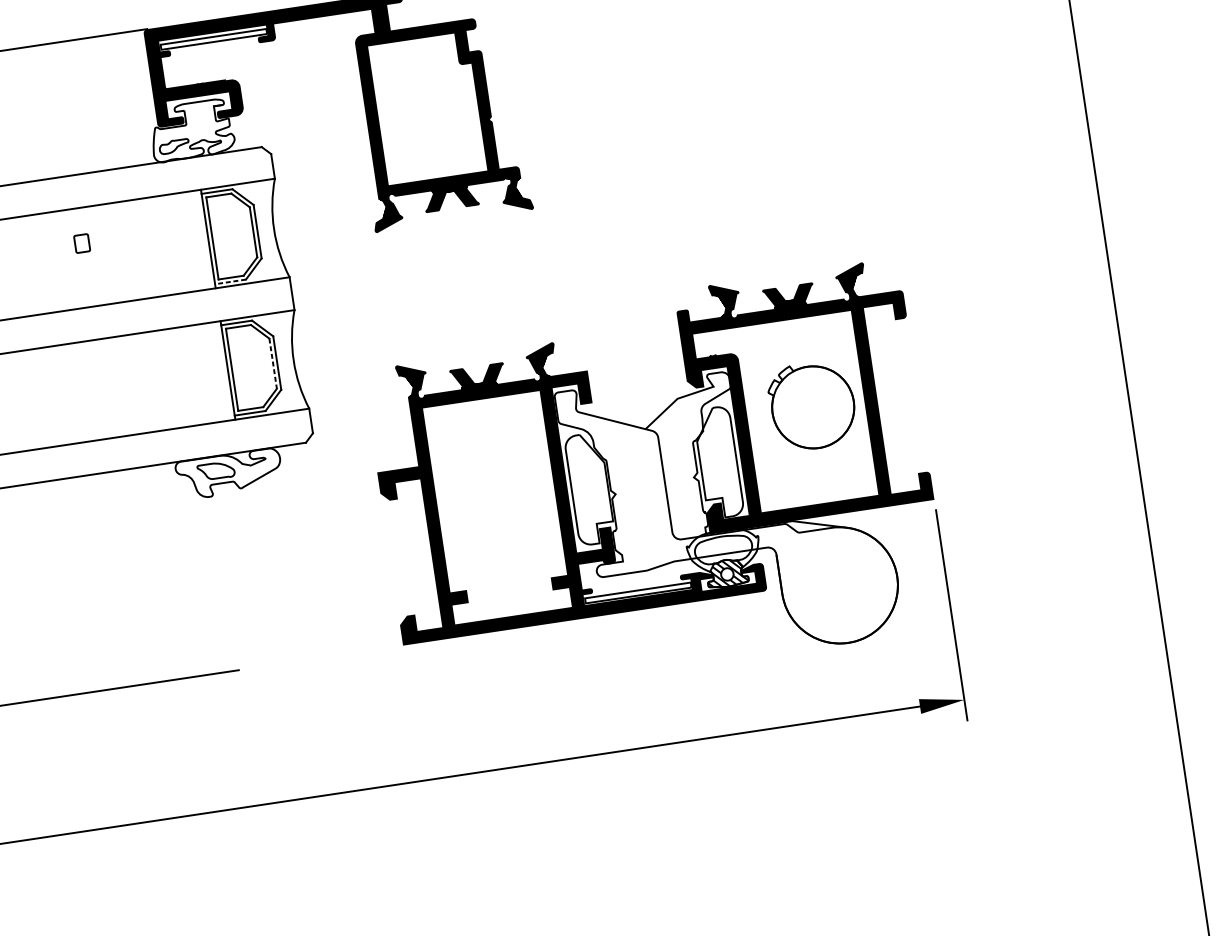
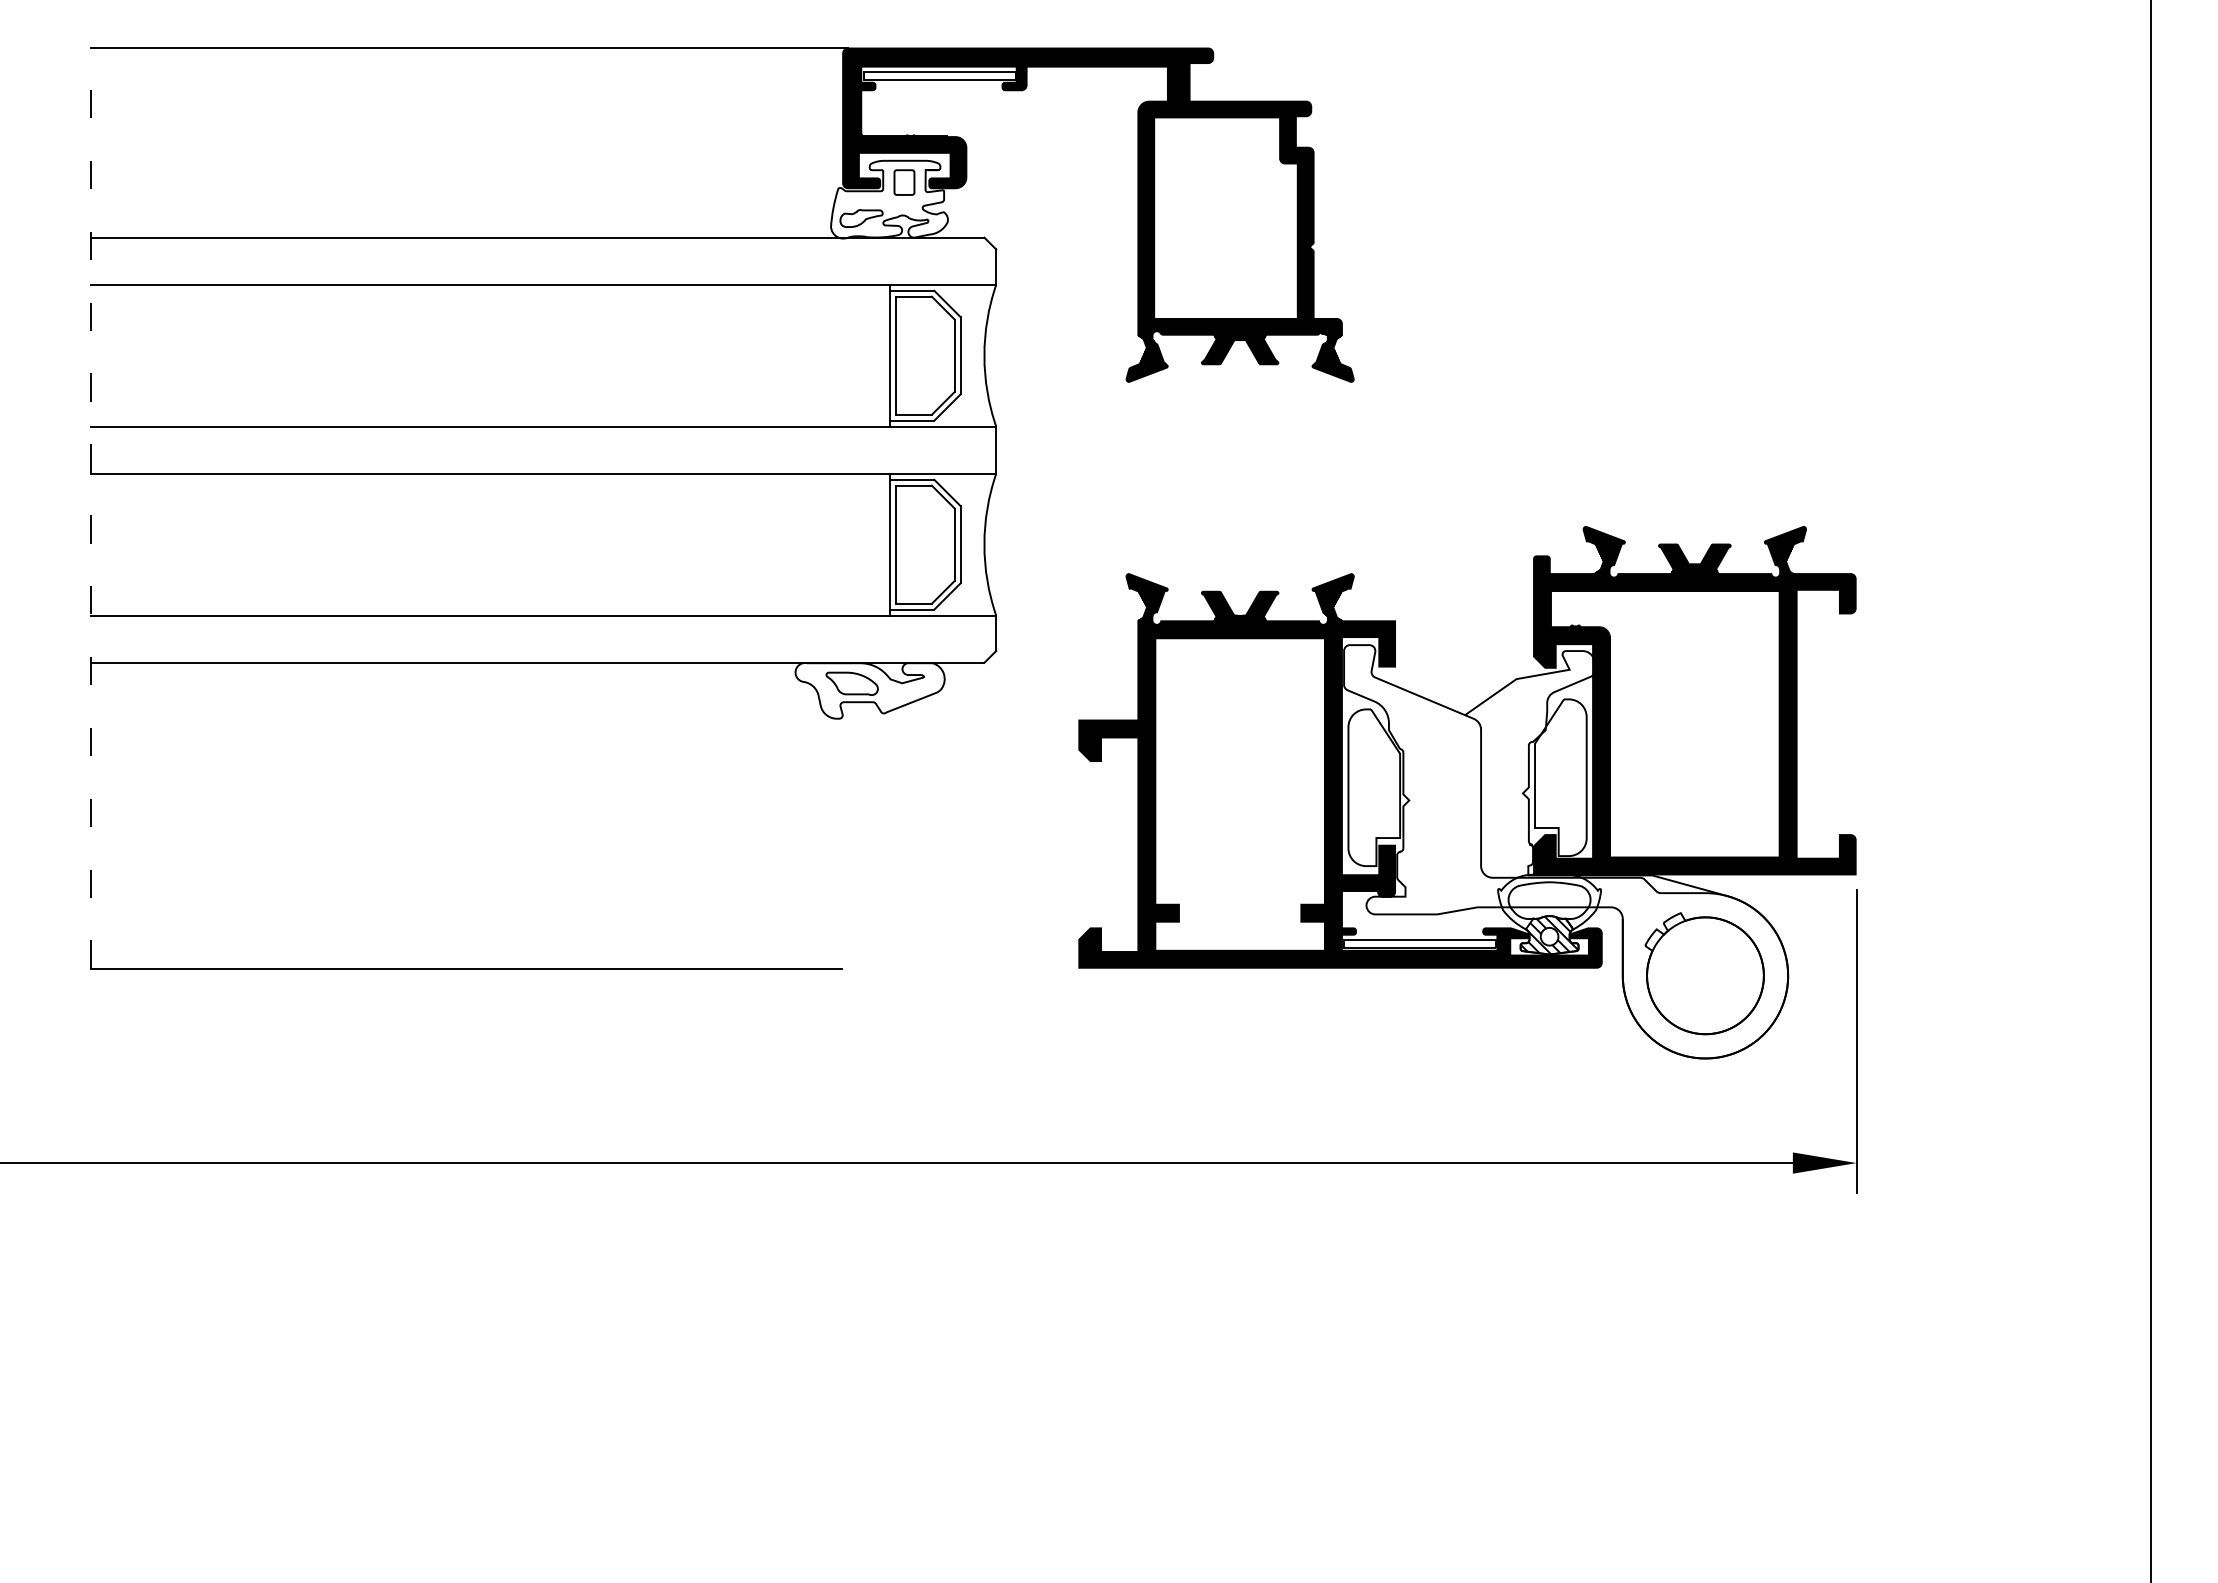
part: (82, 243) -> (904, 182), moved
line: (230, 281) -> (911, 420), dashed -> solid
line: (272, 364) -> (954, 545), dashed -> solid
part: (812, 405) -> (1704, 973), moved

